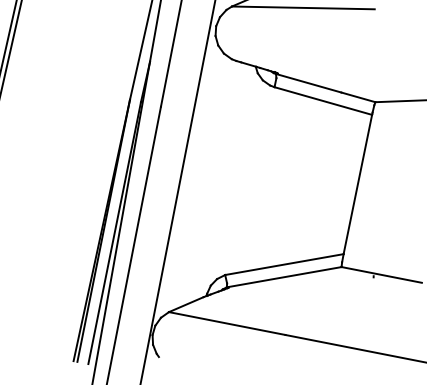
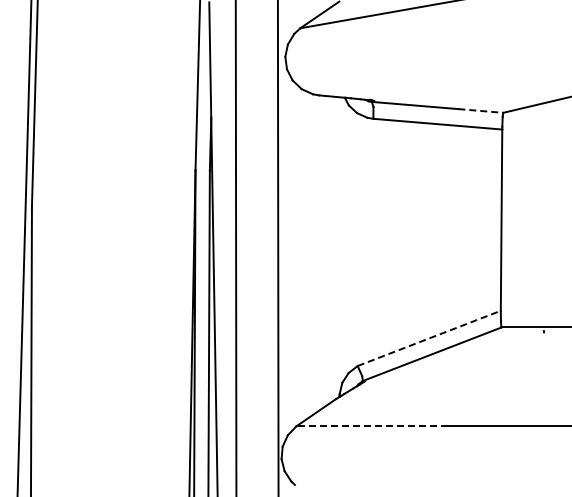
line: (358, 96) -> (480, 110), solid -> dashed
line: (284, 264) -> (429, 338), solid -> dashed
line: (227, 323) -> (372, 426), solid -> dashed

